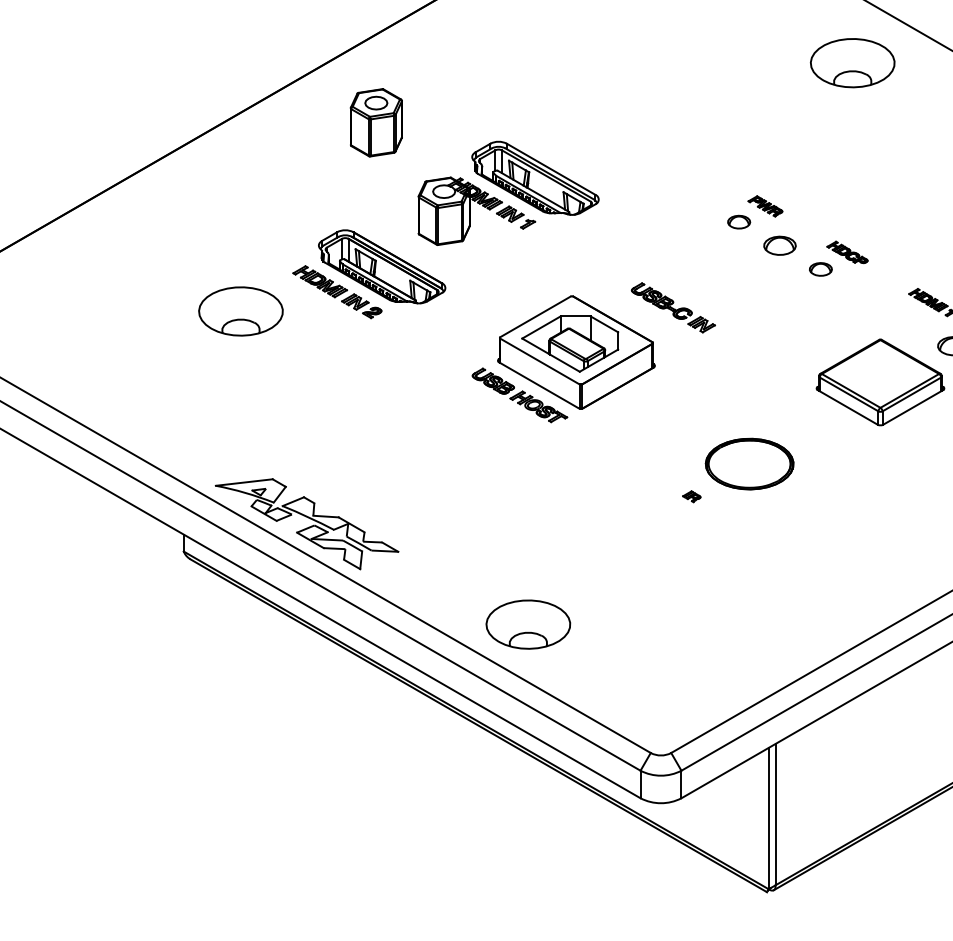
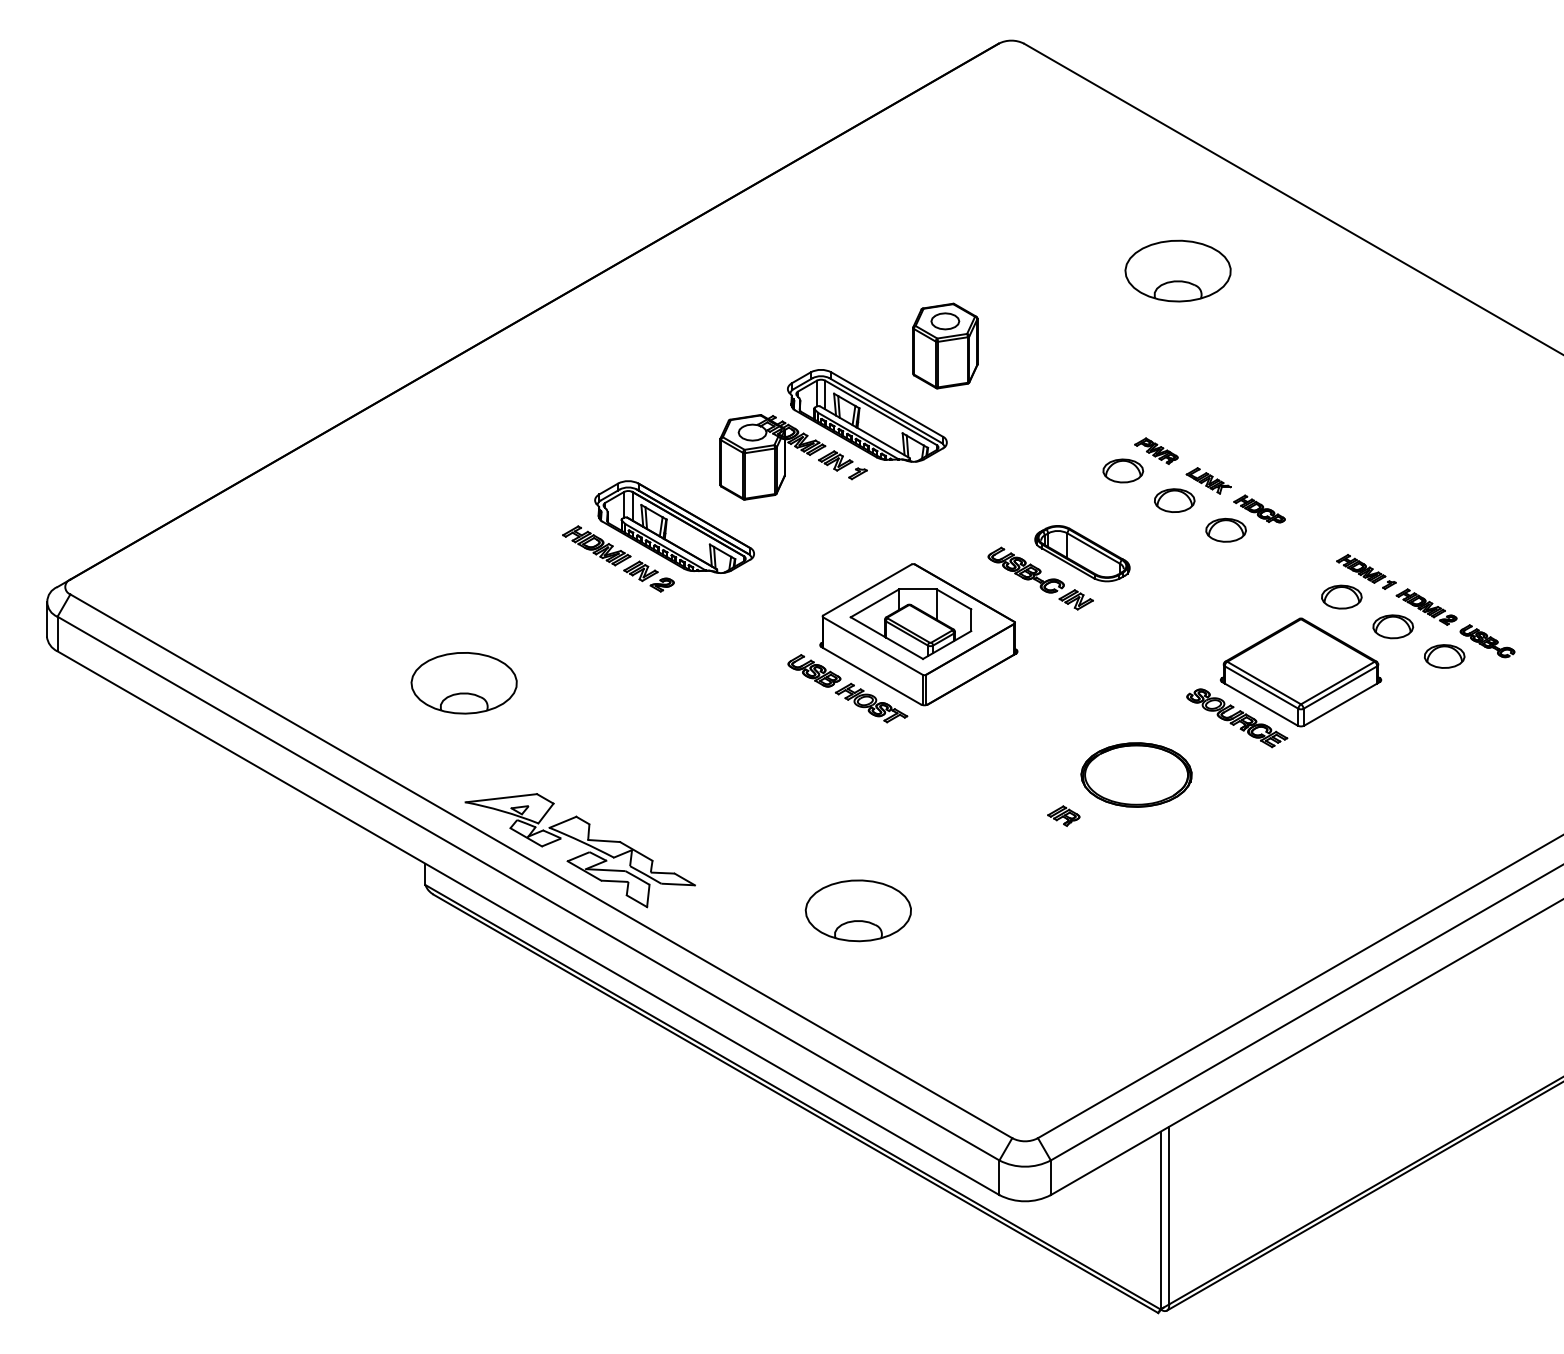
part: (852, 62) -> (1177, 270), moved
part: (376, 122) -> (945, 345), moved
part: (739, 221) -> (1123, 470), size x1.43
part: (806, 229) -> (1208, 480), added
part: (820, 269) -> (1225, 530), size x1.43
part: (706, 287) -> (1082, 553), added
part: (240, 311) -> (463, 683), moved
part: (912, 322) -> (1341, 596), added
part: (829, 419) -> (1237, 718), added
part: (691, 496) -> (1063, 815), size x1.43
part: (527, 624) -> (857, 910), moved

